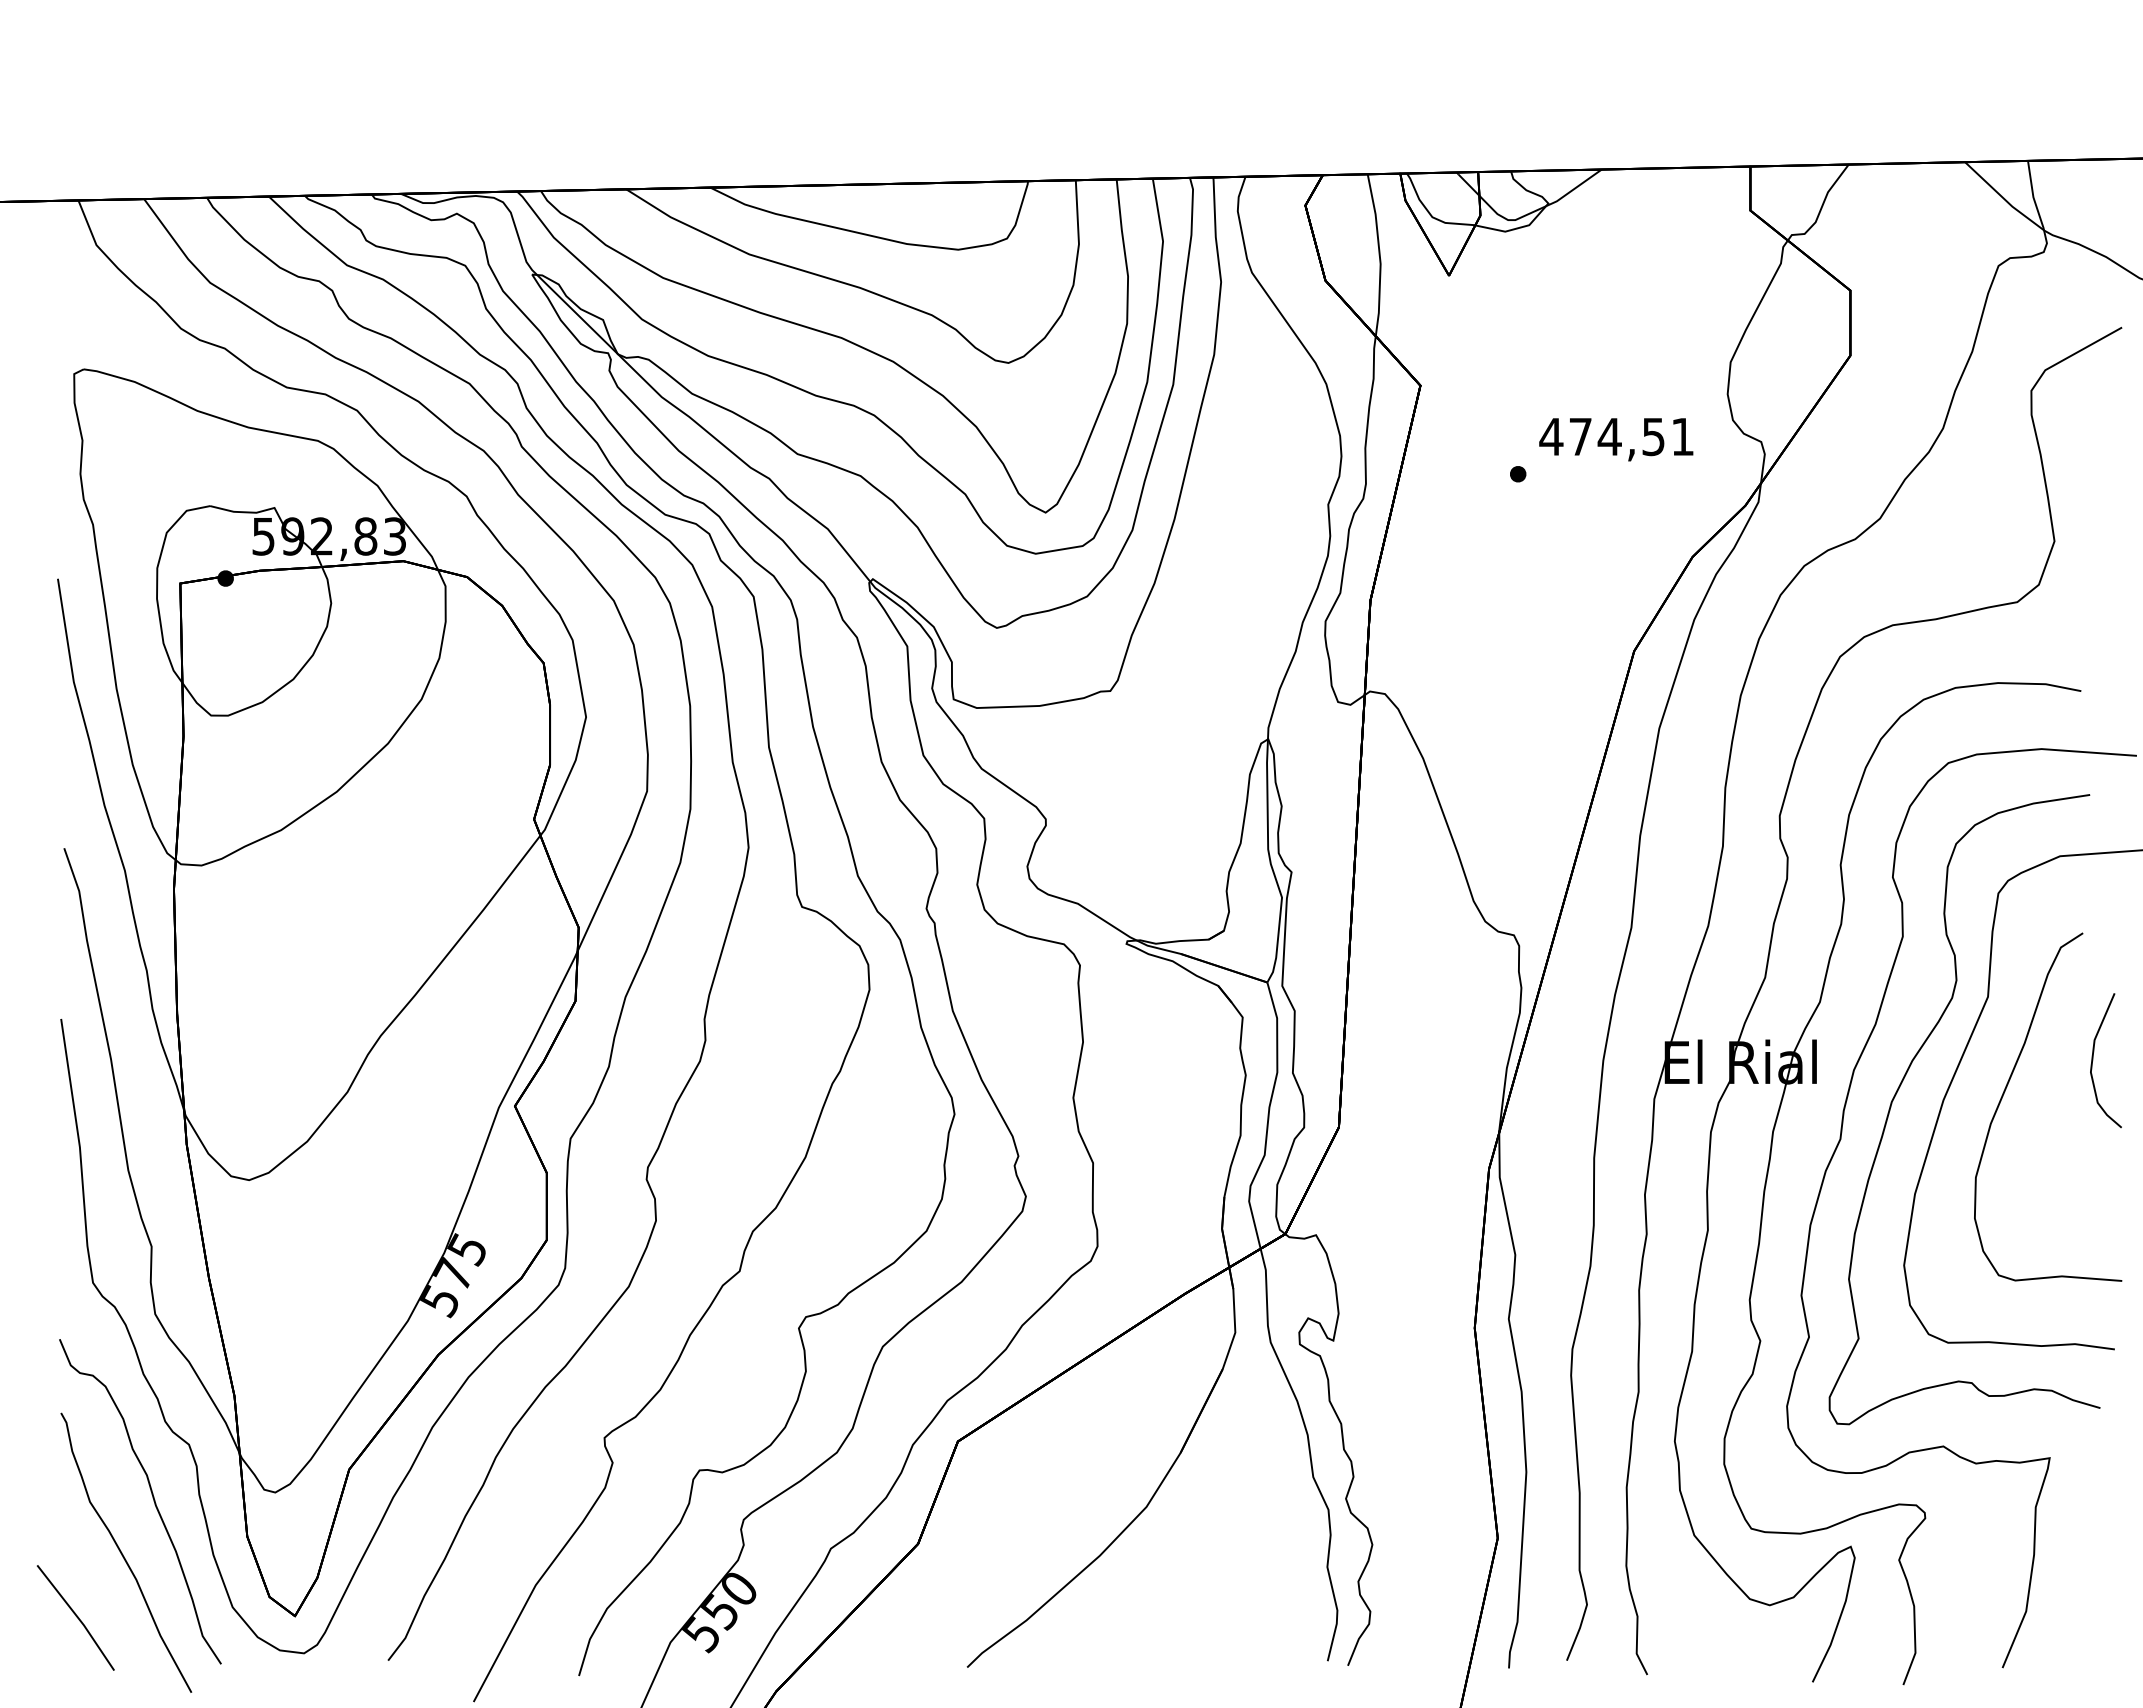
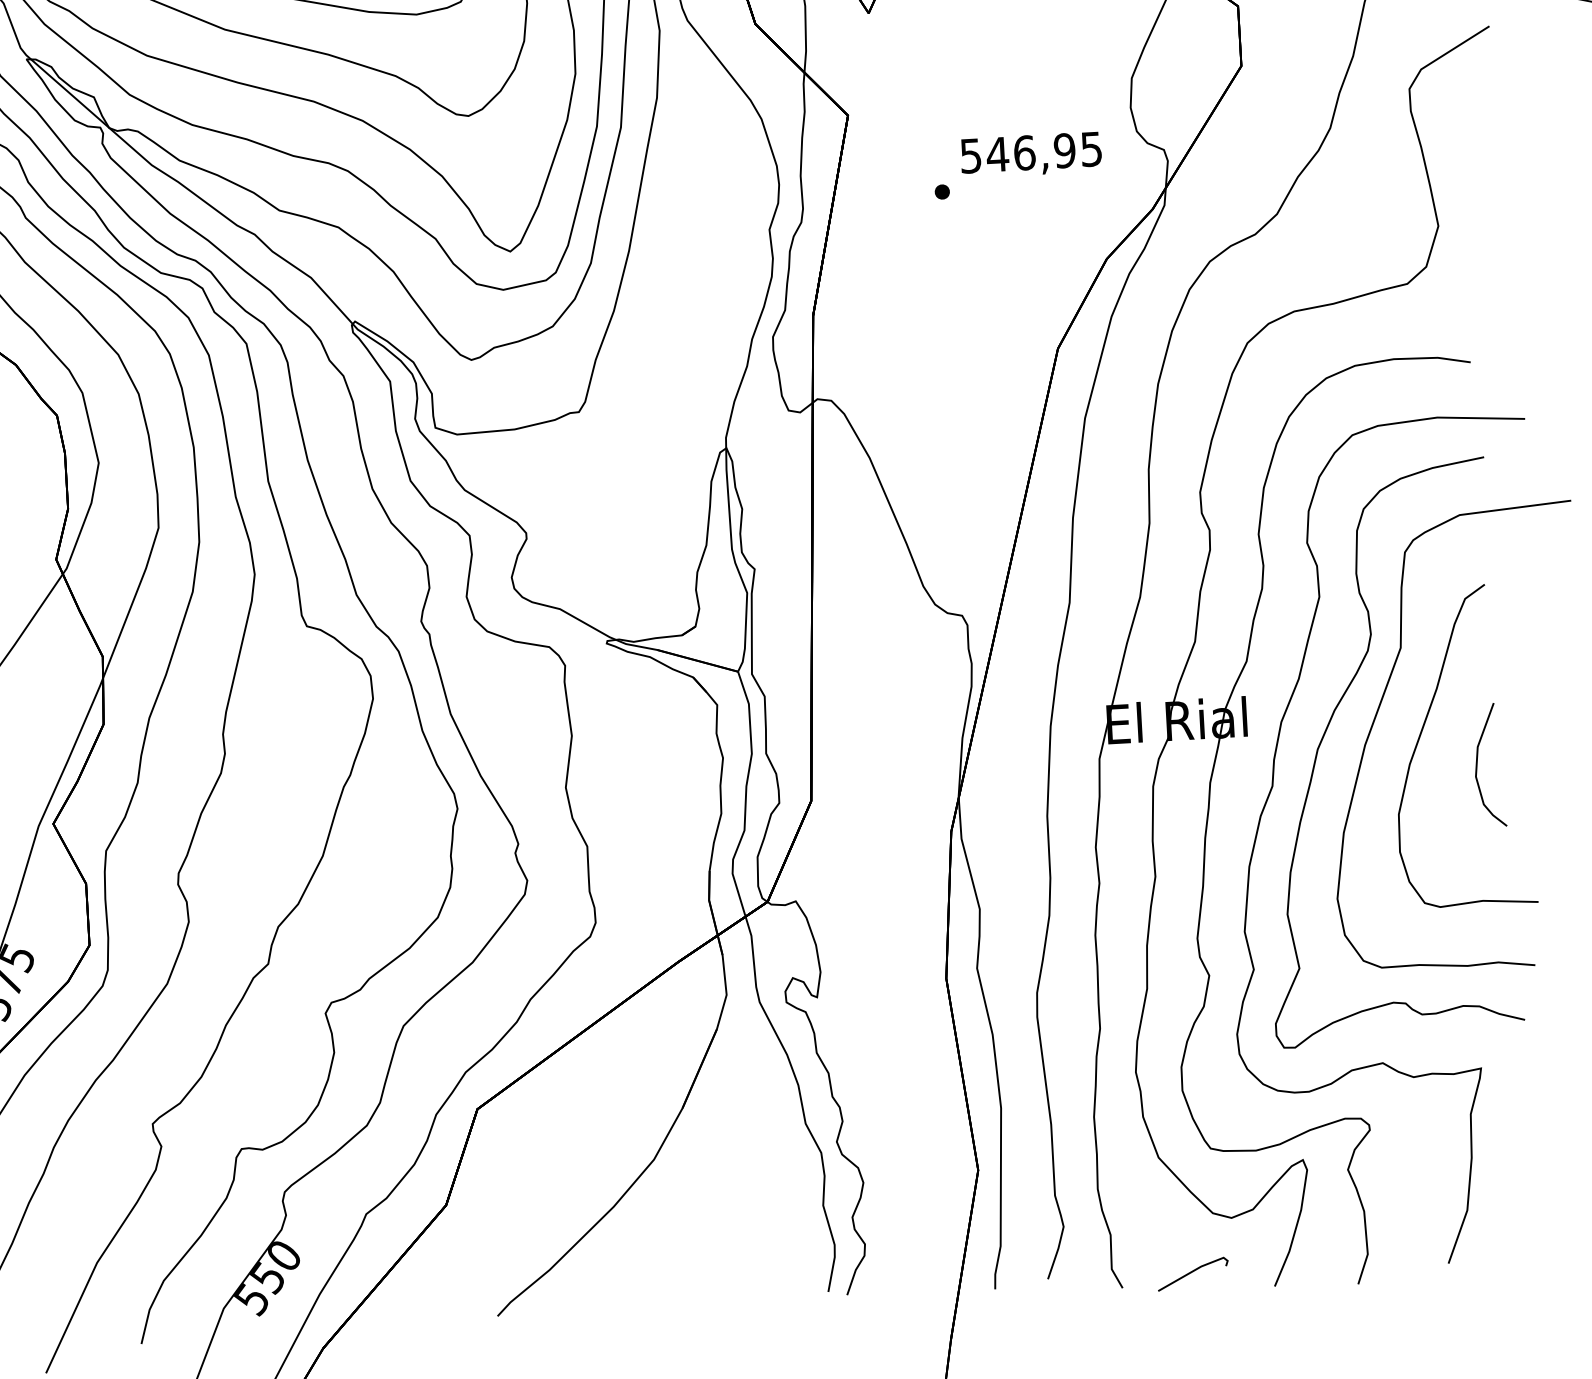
text: (1616, 436) -> (1030, 152), 474,51 -> 546,95
curve: (2093, 1060) -> (1477, 765), moved
line: (1723, 1662) -> (1191, 1272), added

